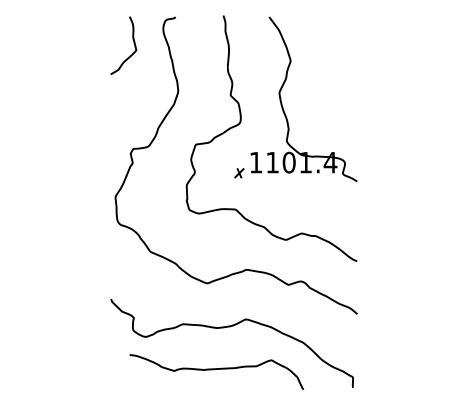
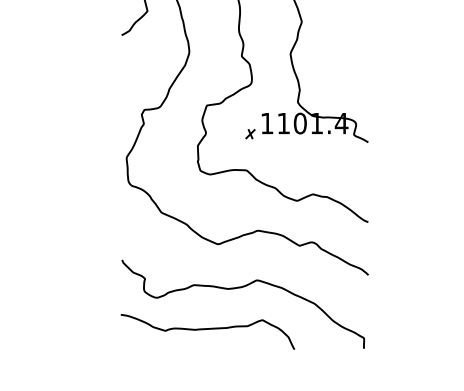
curve: (216, 369) -> (207, 329), moved

